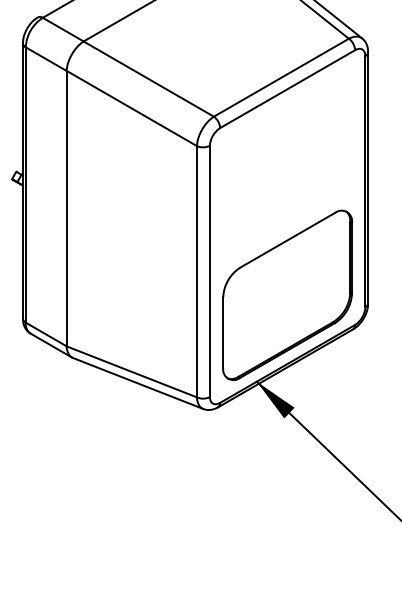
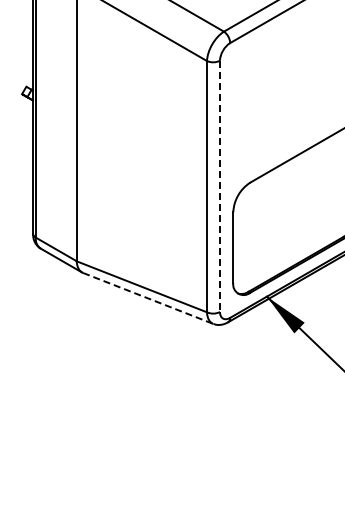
line: (209, 271) -> (219, 186), solid -> dashed
line: (138, 383) -> (148, 298), solid -> dashed

